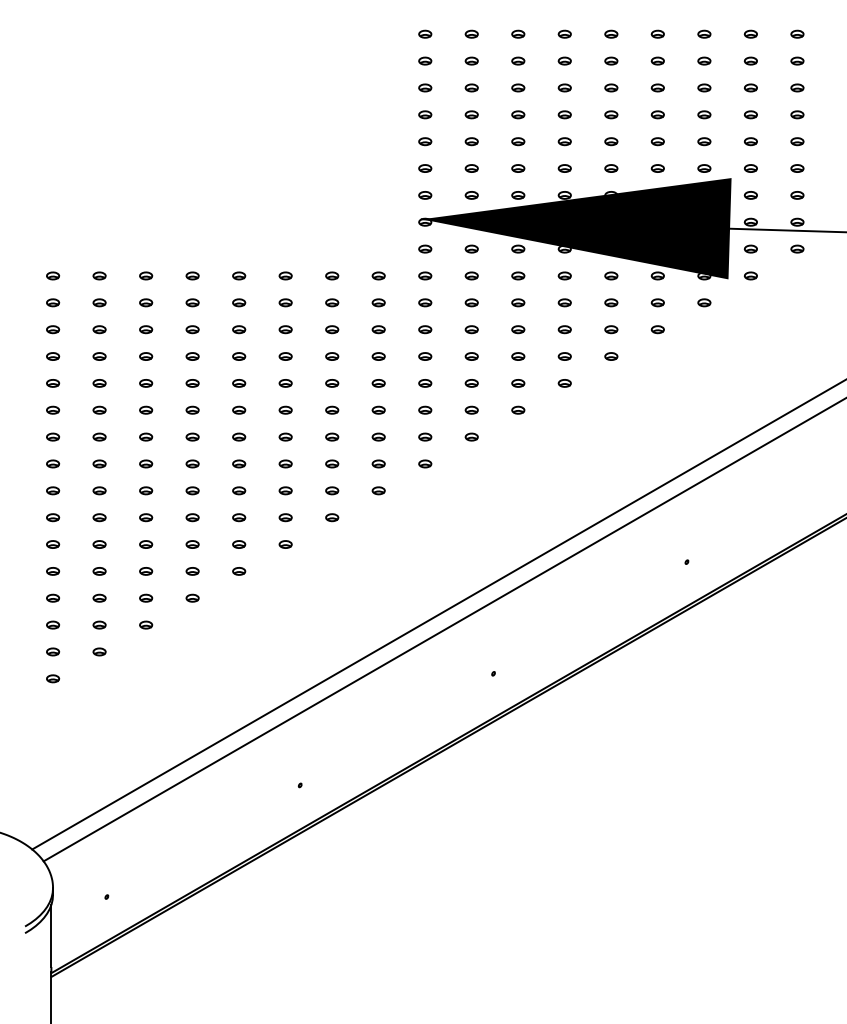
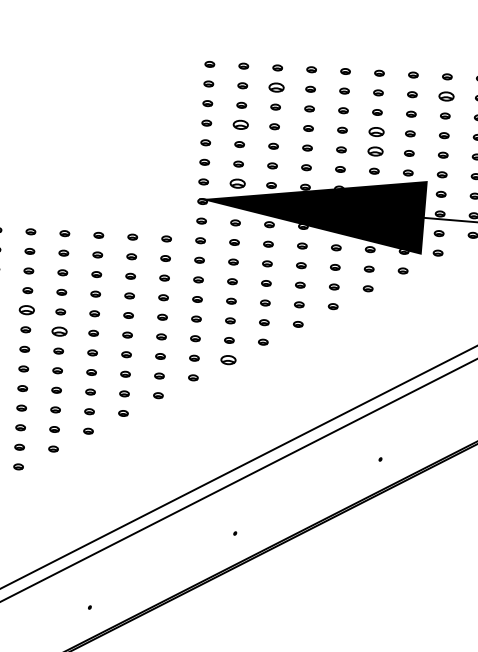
part: (518, 60) -> (276, 87), size x1.6
part: (750, 60) -> (446, 96), size x1.6
part: (471, 114) -> (240, 124), size x1.6
part: (657, 114) -> (376, 131), size x1.6
part: (657, 141) -> (375, 151), size x1.6
part: (471, 195) -> (237, 183), size x1.6
part: (192, 383) -> (26, 310), size x1.6
part: (239, 409) -> (60, 331), size x1.6
part: (471, 436) -> (228, 359), size x1.6

